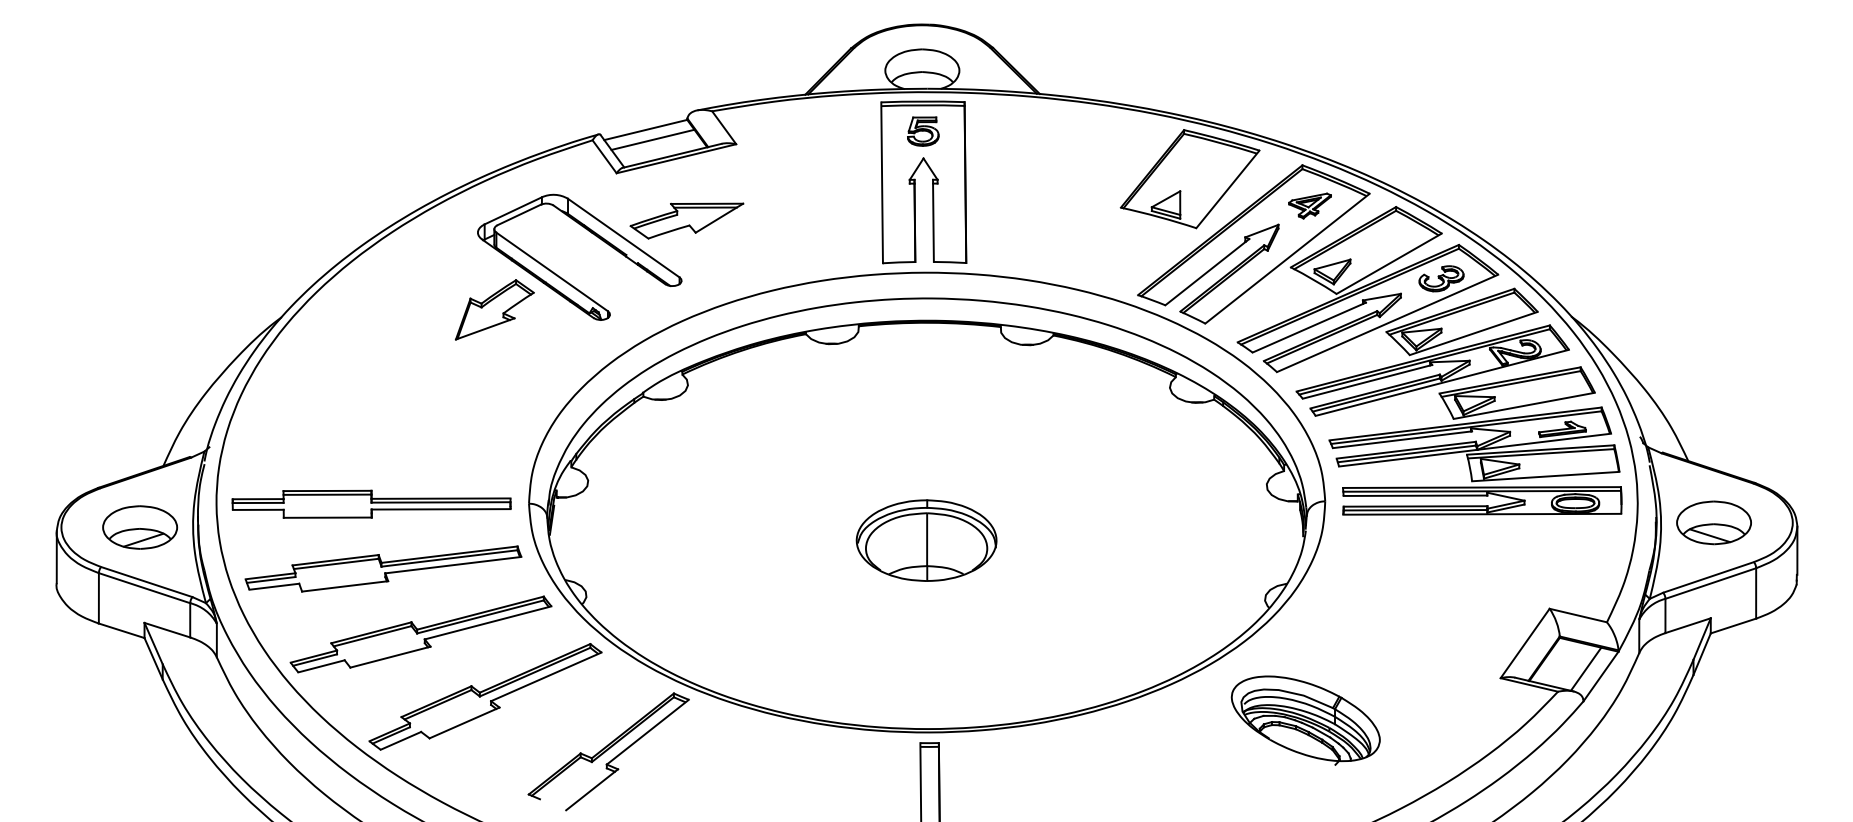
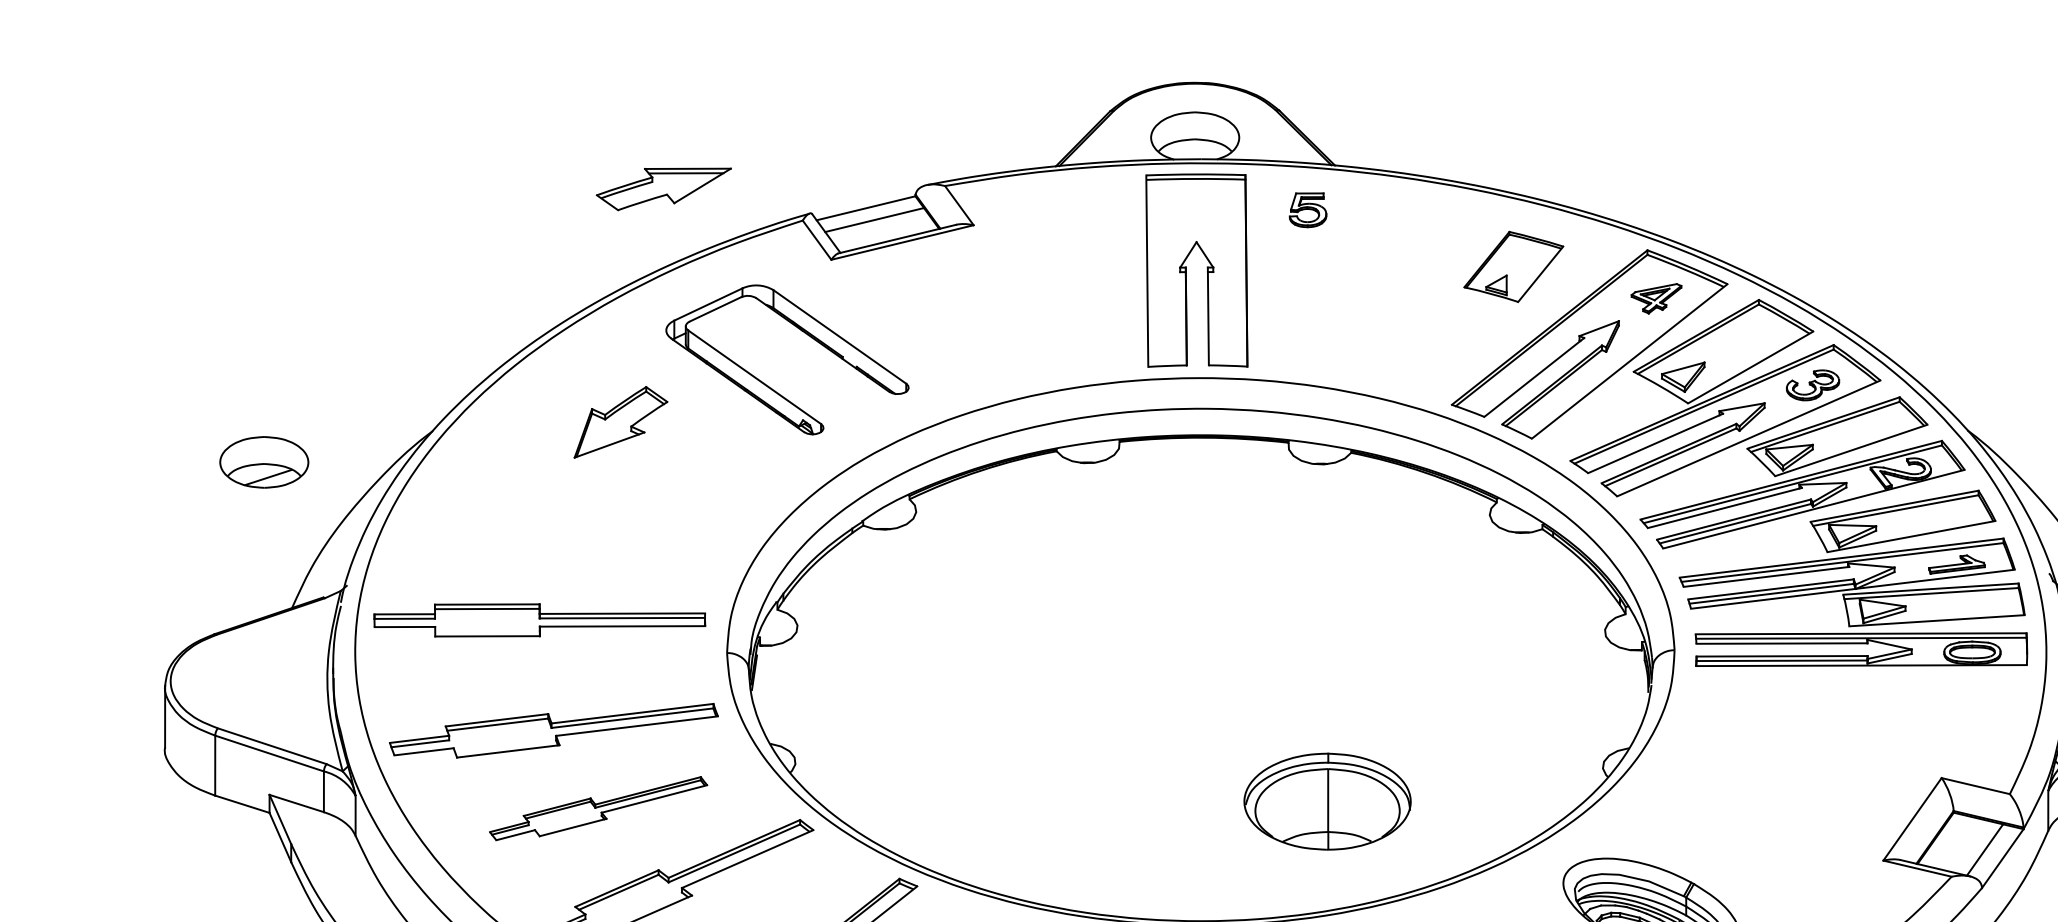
part: (923, 131) -> (1308, 210), moved
part: (1189, 179) -> (1513, 267), size x0.6
part: (686, 220) -> (663, 188), moved
part: (494, 309) -> (620, 421), moved
part: (371, 503) -> (539, 619), moved
part: (140, 527) -> (264, 462), moved
part: (926, 540) -> (1327, 801), moved
part: (420, 634) -> (597, 808), size x0.7

